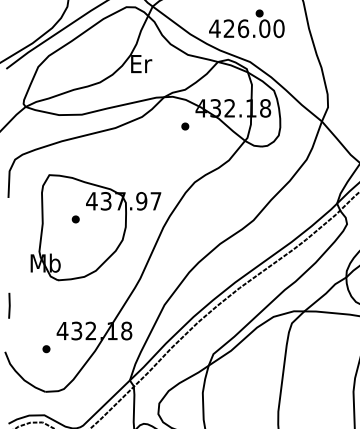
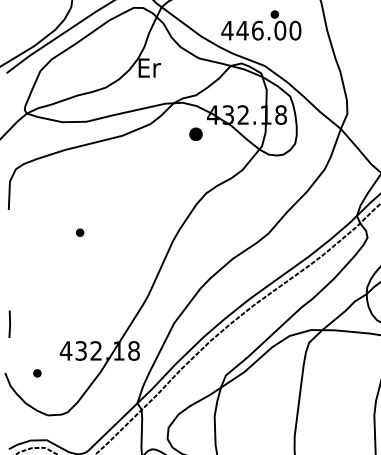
text: (229, 28) -> (242, 30), 426.00 -> 446.00
part: (185, 126) -> (196, 134), size x1.6
part: (95, 227) -> (100, 241), removed
part: (46, 349) -> (37, 373), moved

